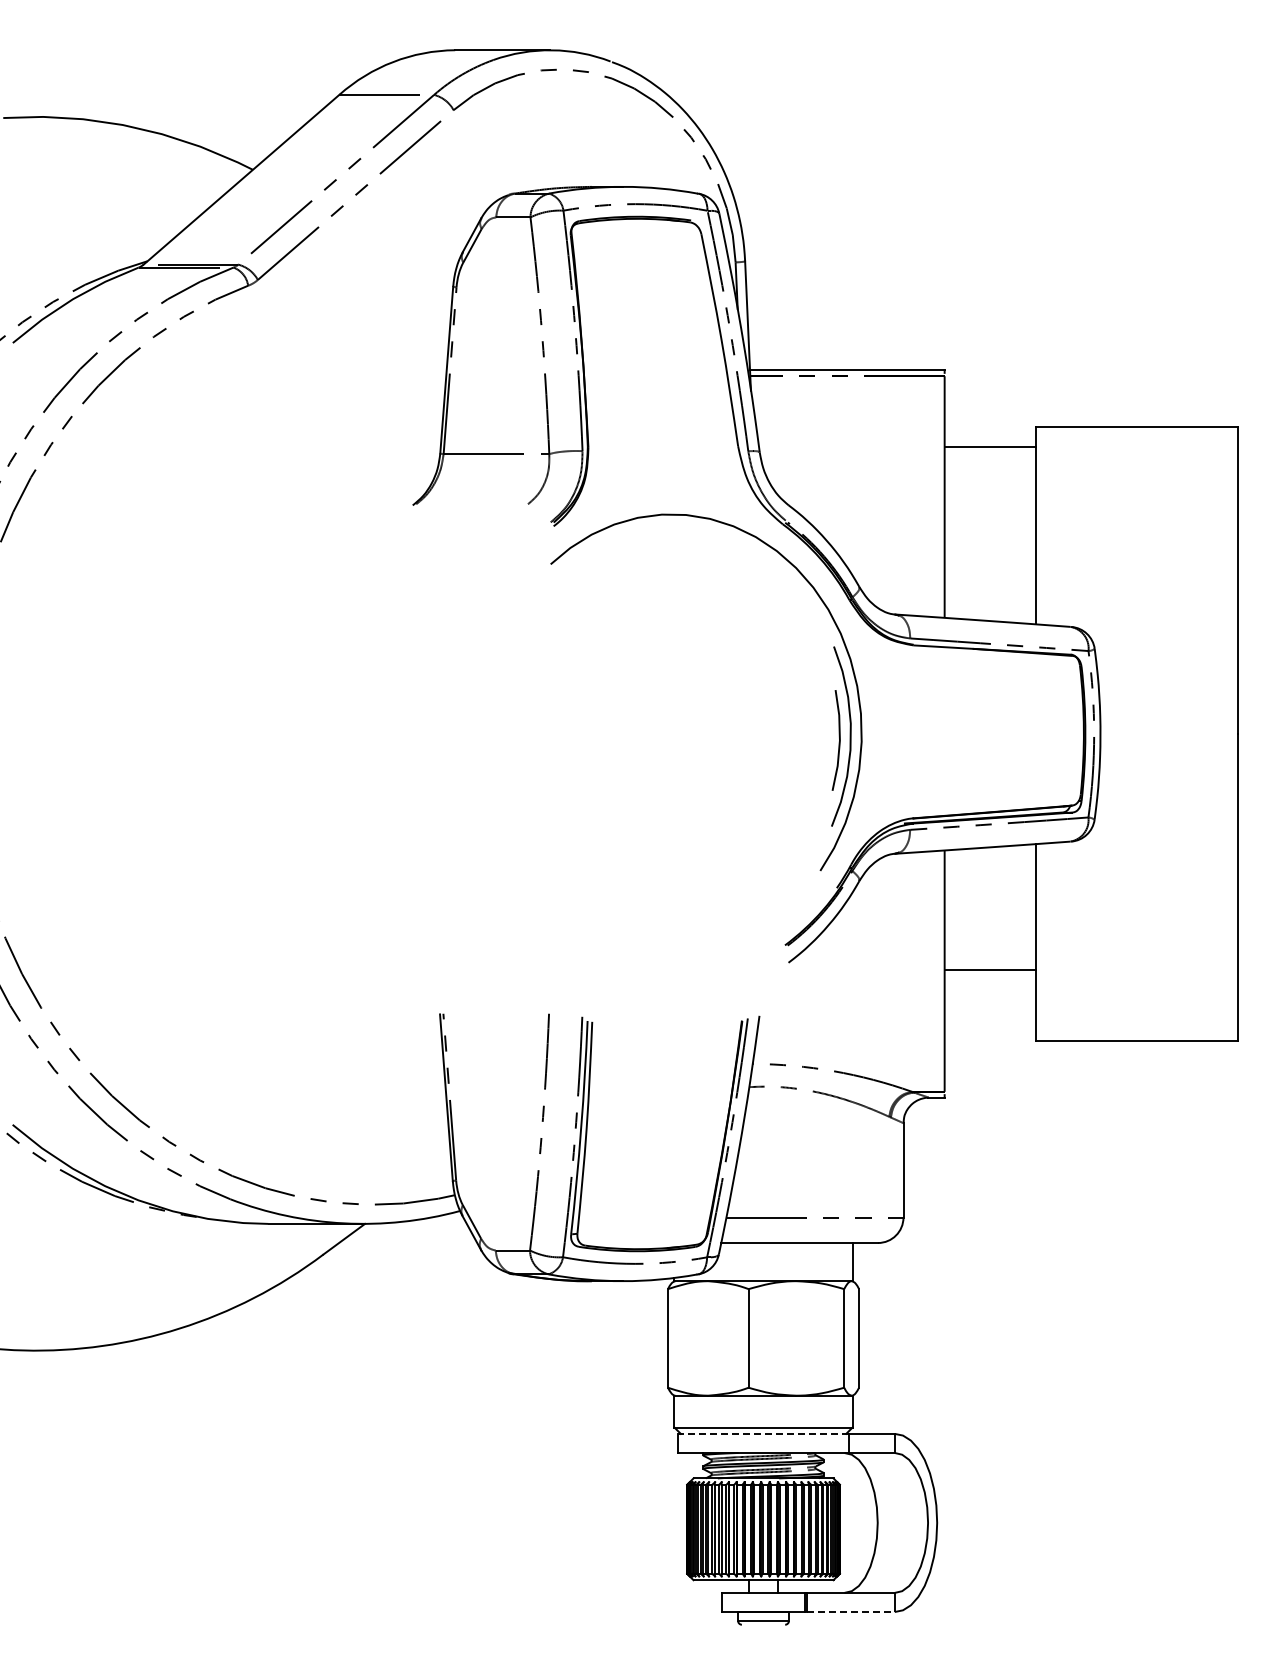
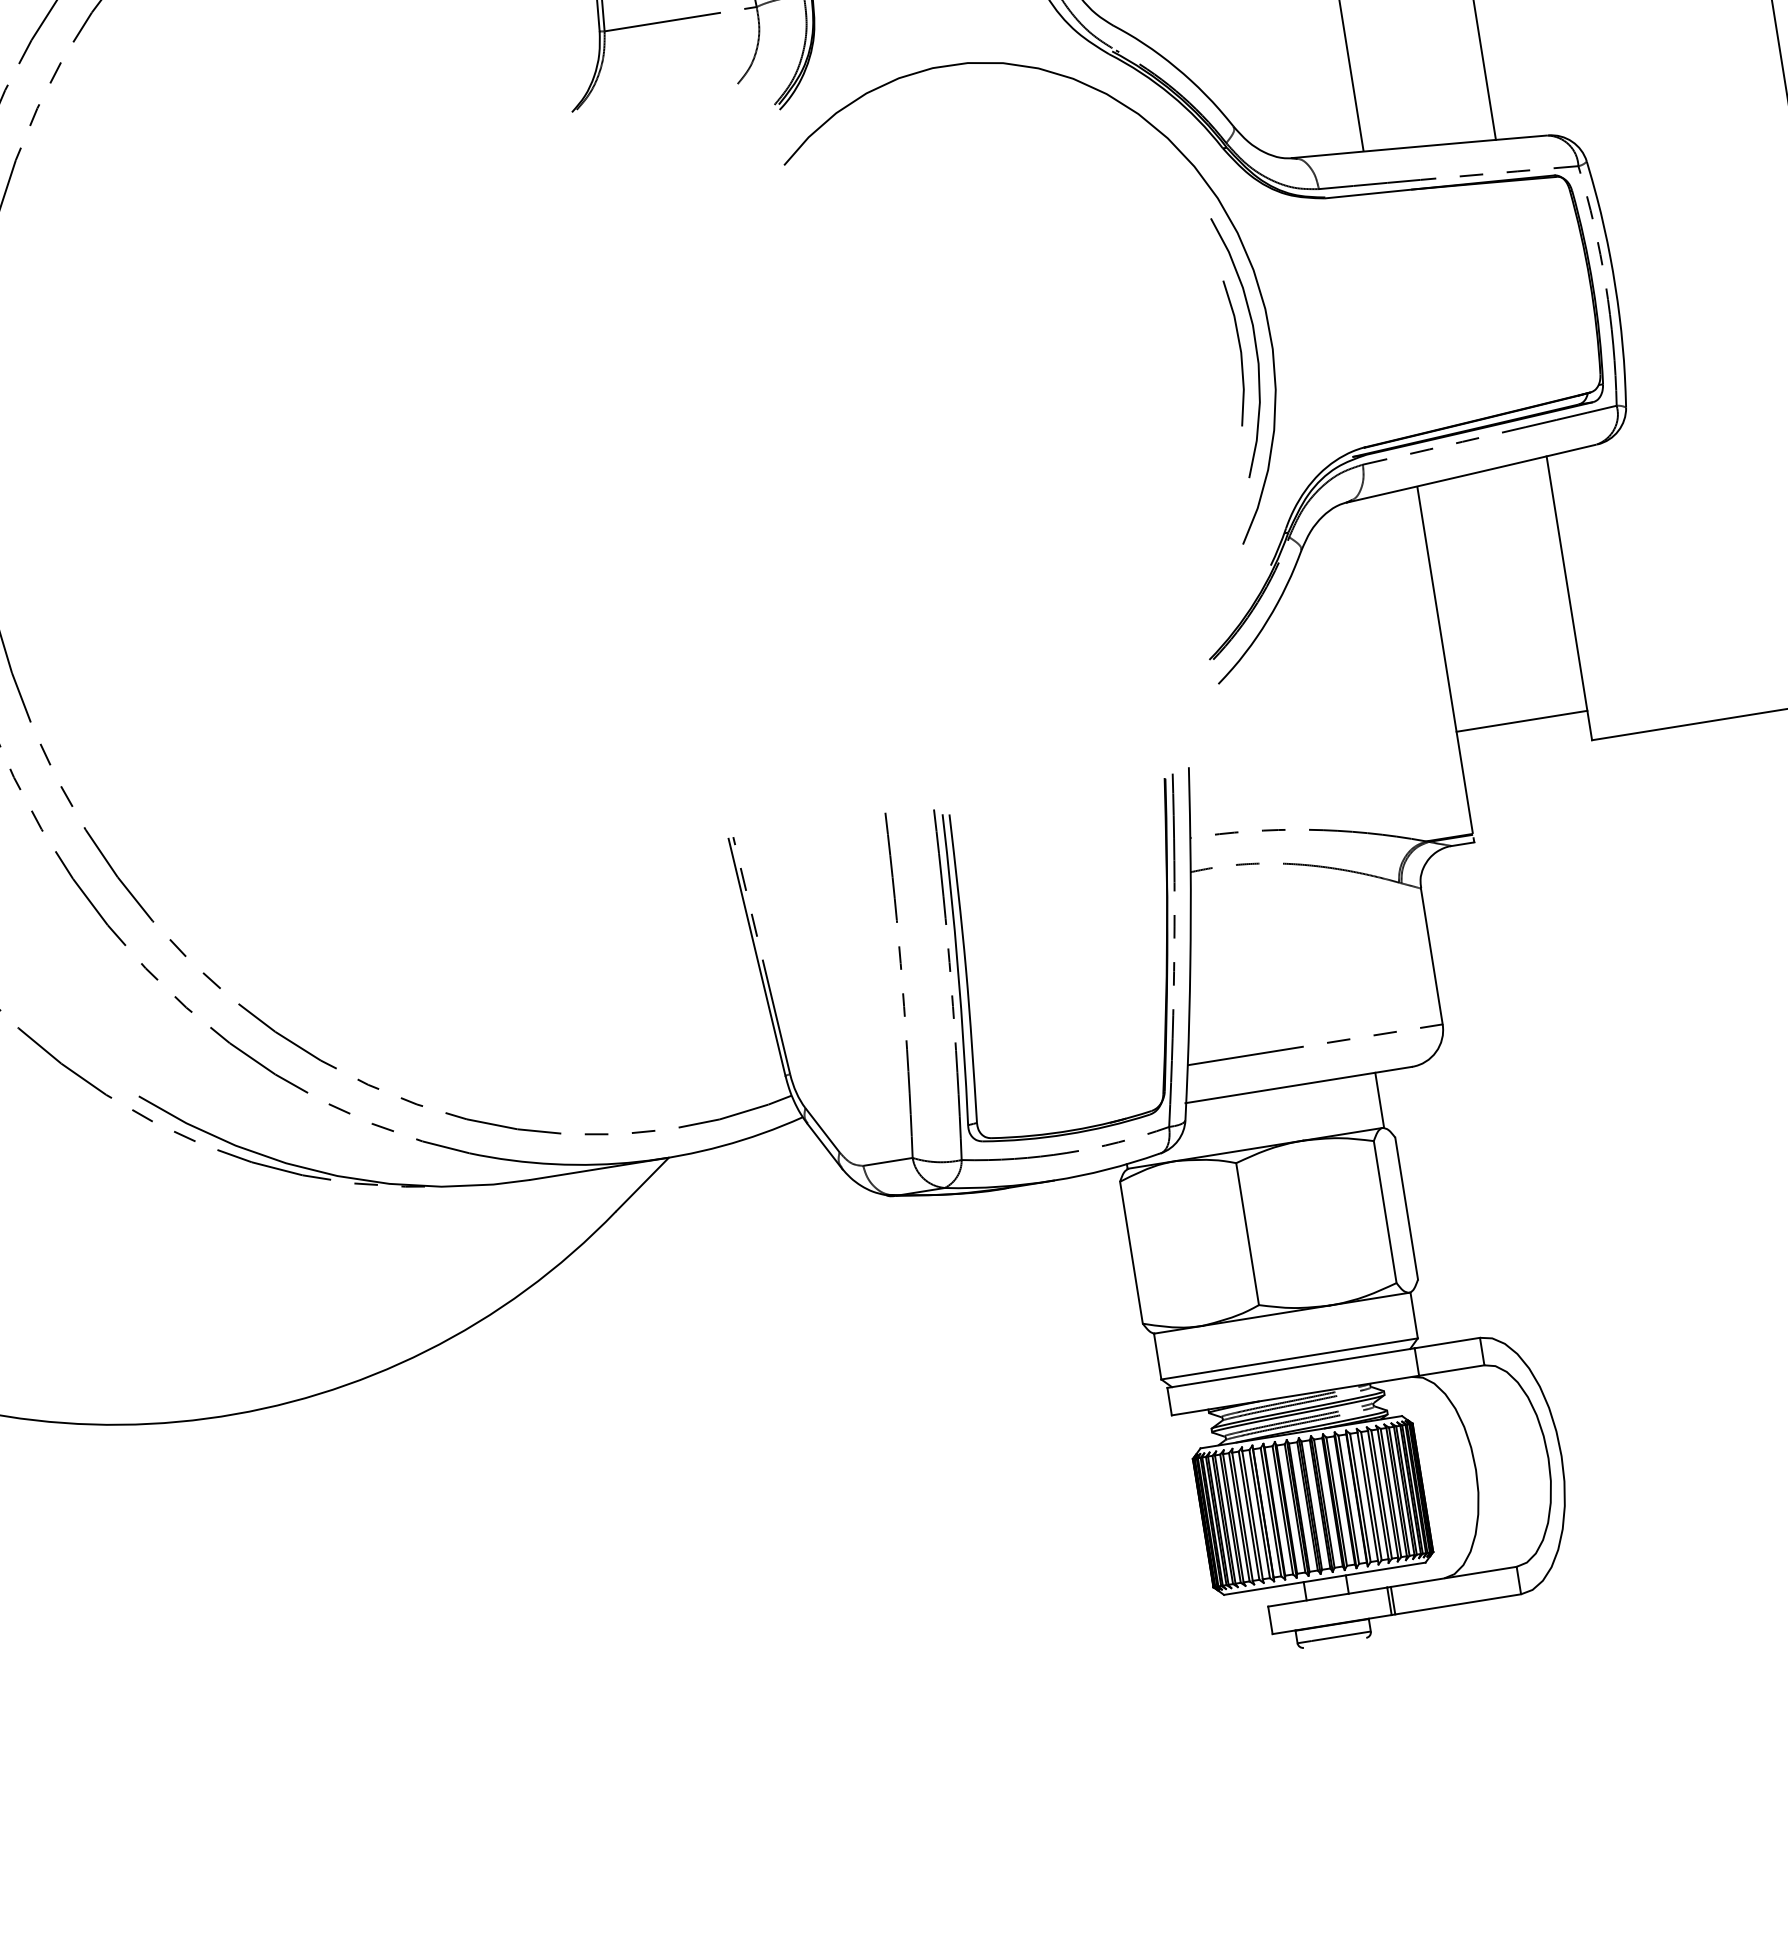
line: (989, 969) -> (1521, 720), moved
line: (763, 1433) -> (1290, 1367), dashed -> solid
line: (851, 1612) -> (1458, 1604), dashed -> solid

